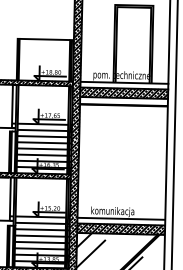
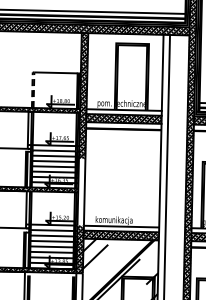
line: (18, 39) -> (33, 72), solid -> dashed
hatch: (74, 179) -> (81, 192), removed

